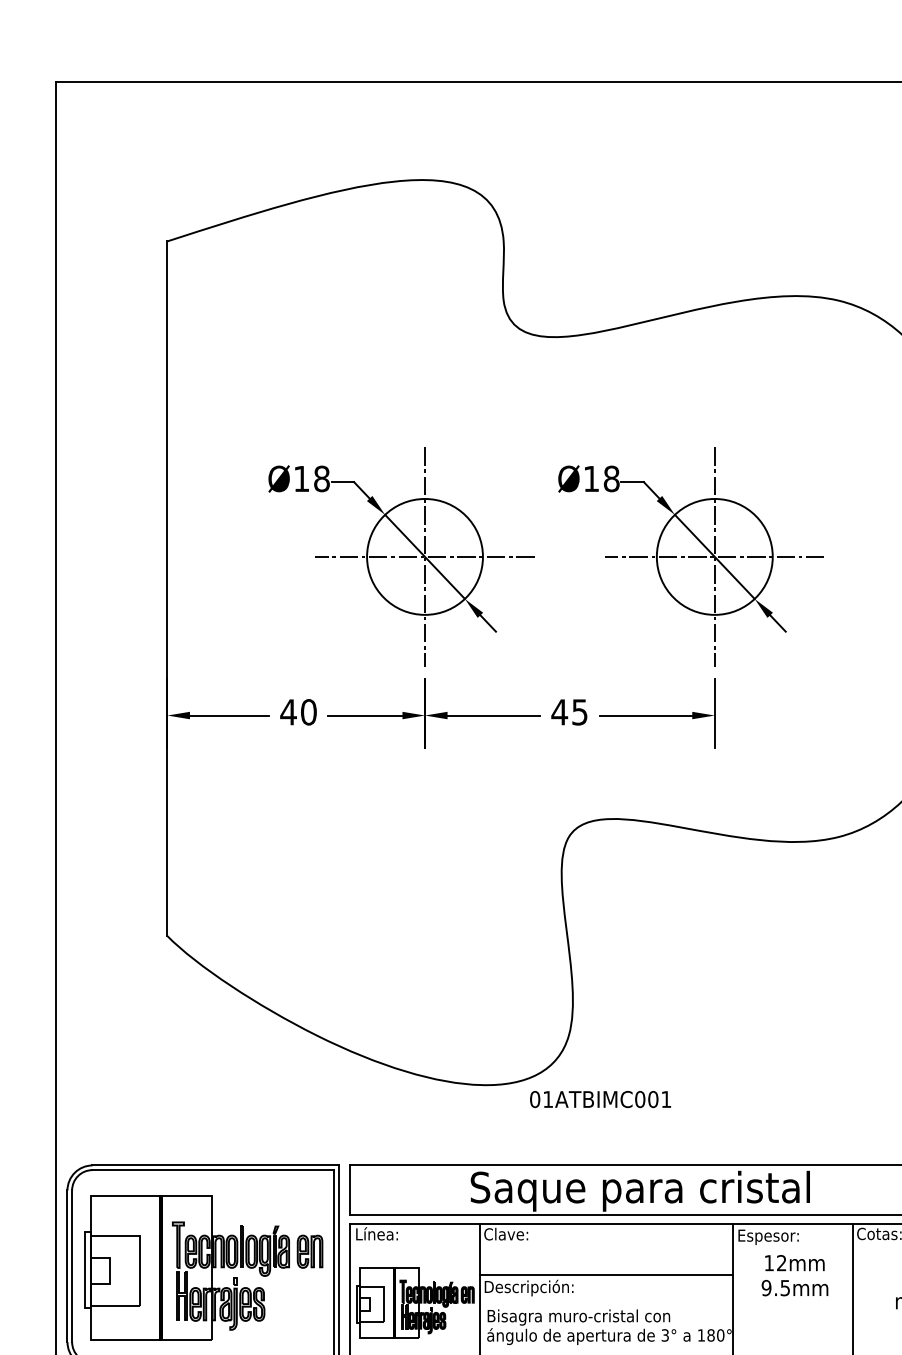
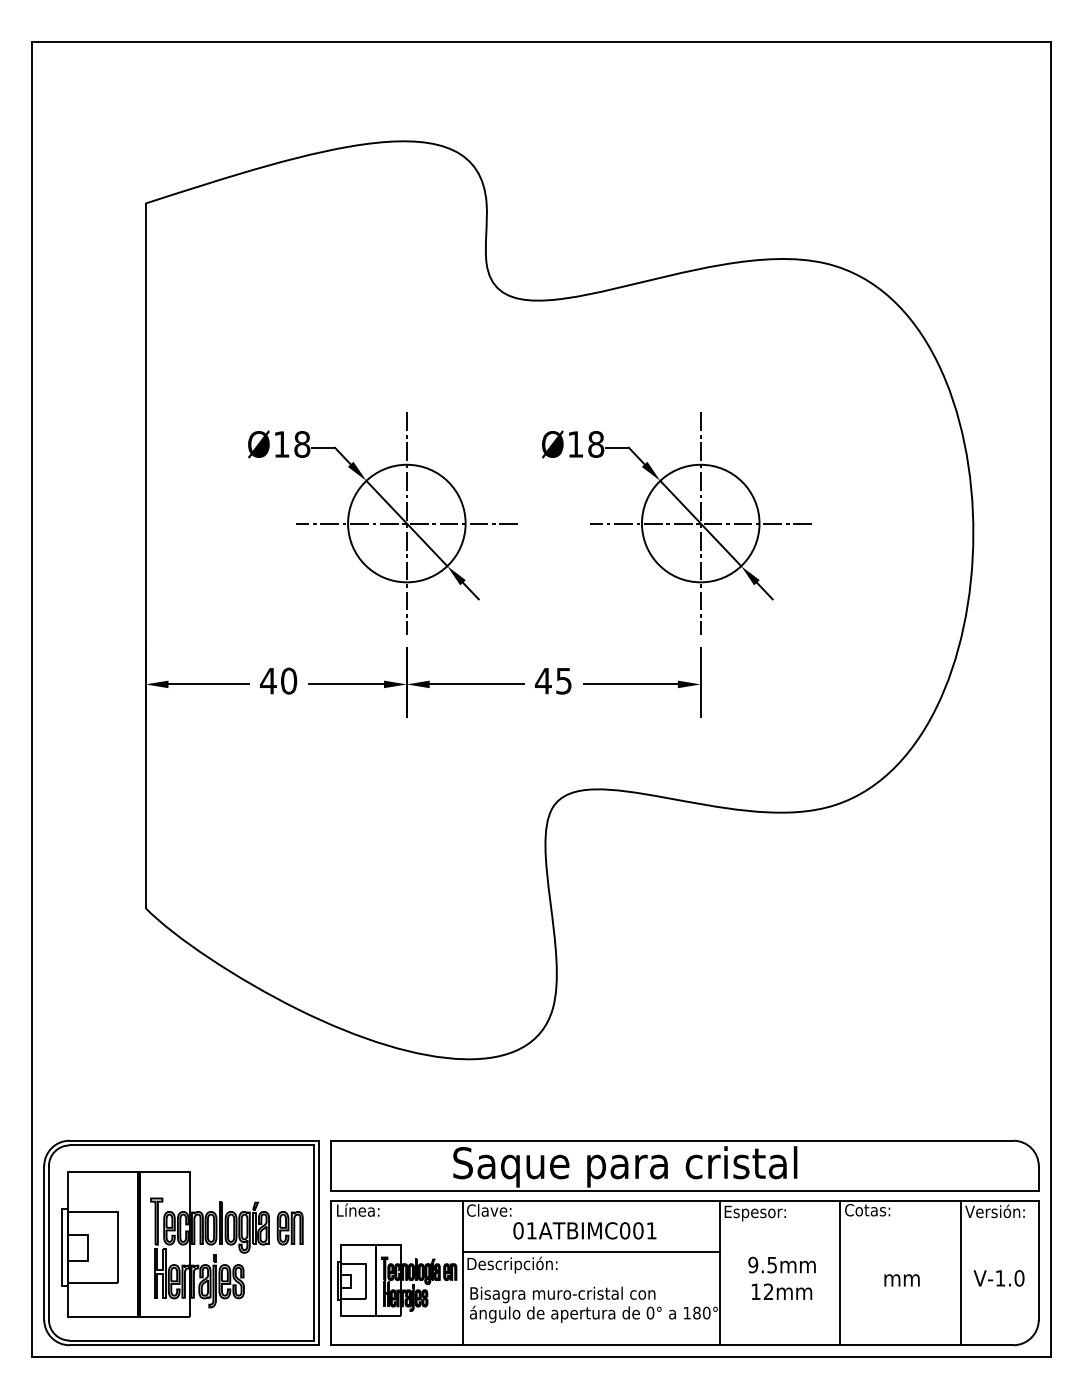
text: (600, 1099) -> (584, 1230), moved
text: (794, 1262) -> (781, 1291), moved
text: (665, 1334) -> (650, 1312), 3° -> 0°

